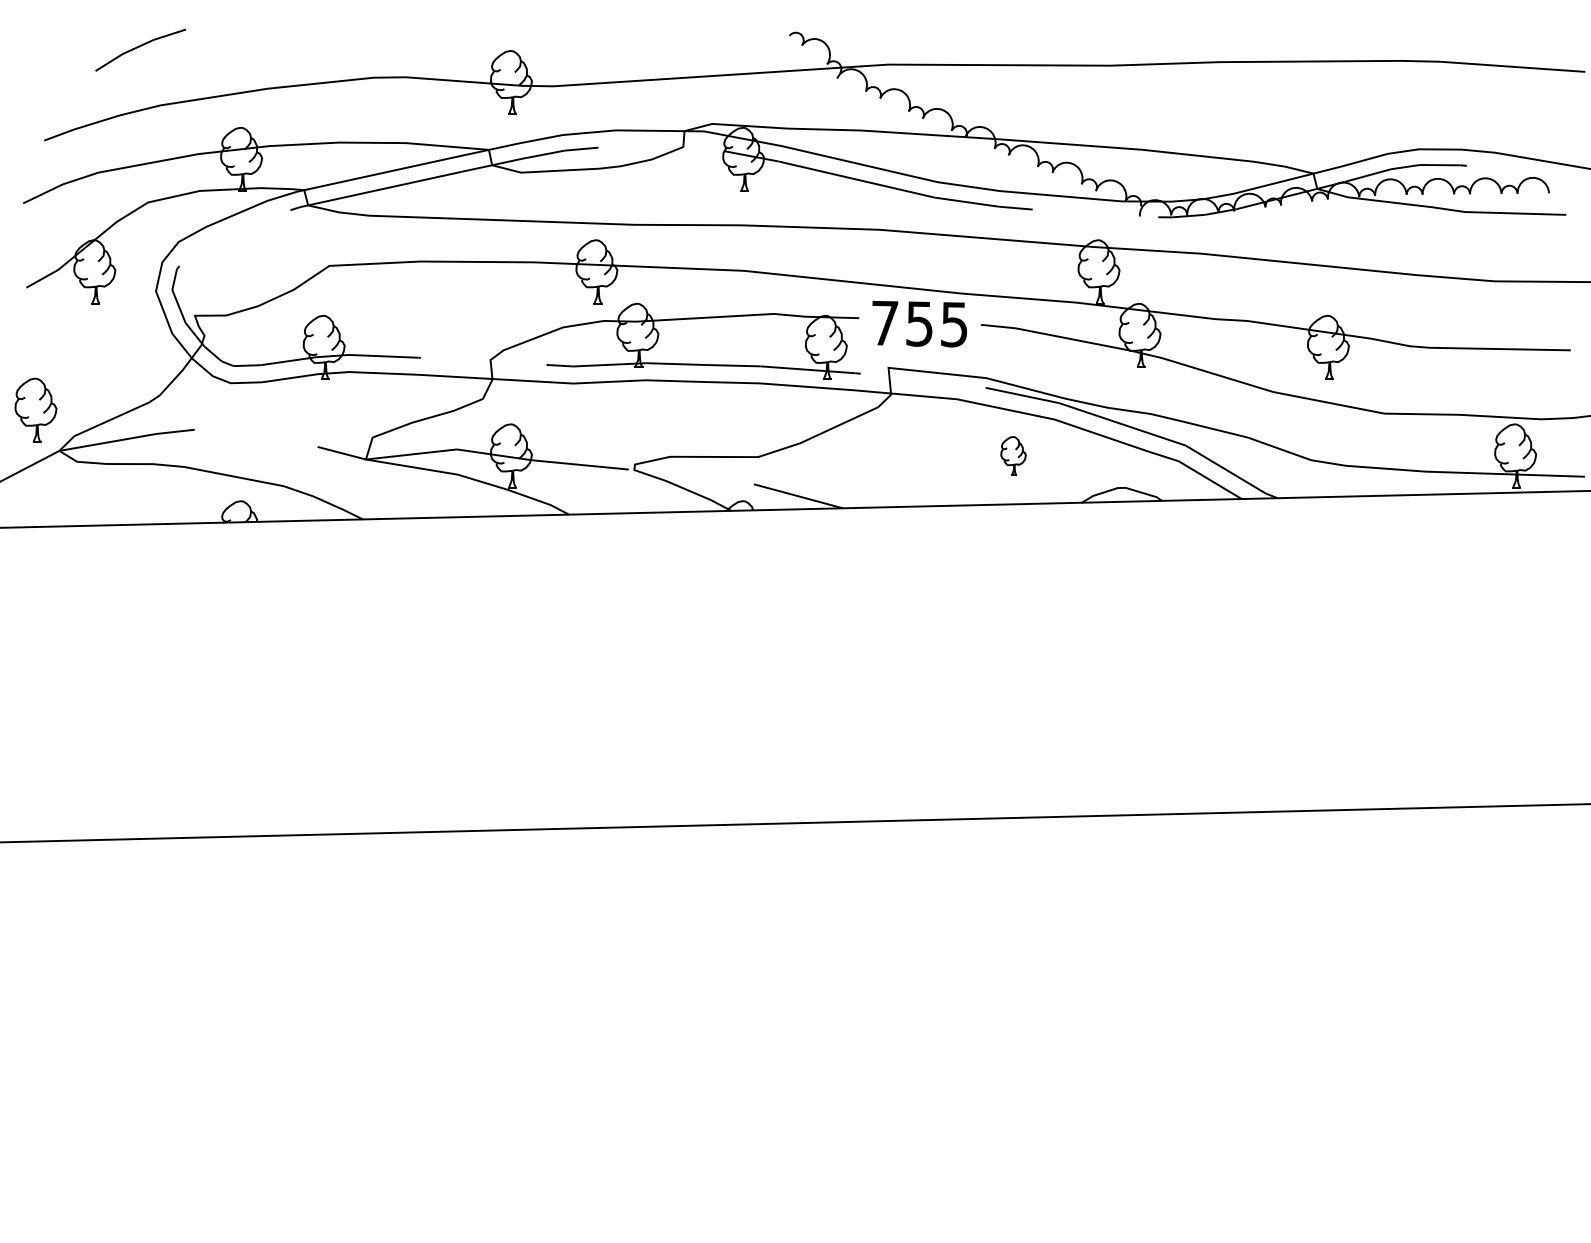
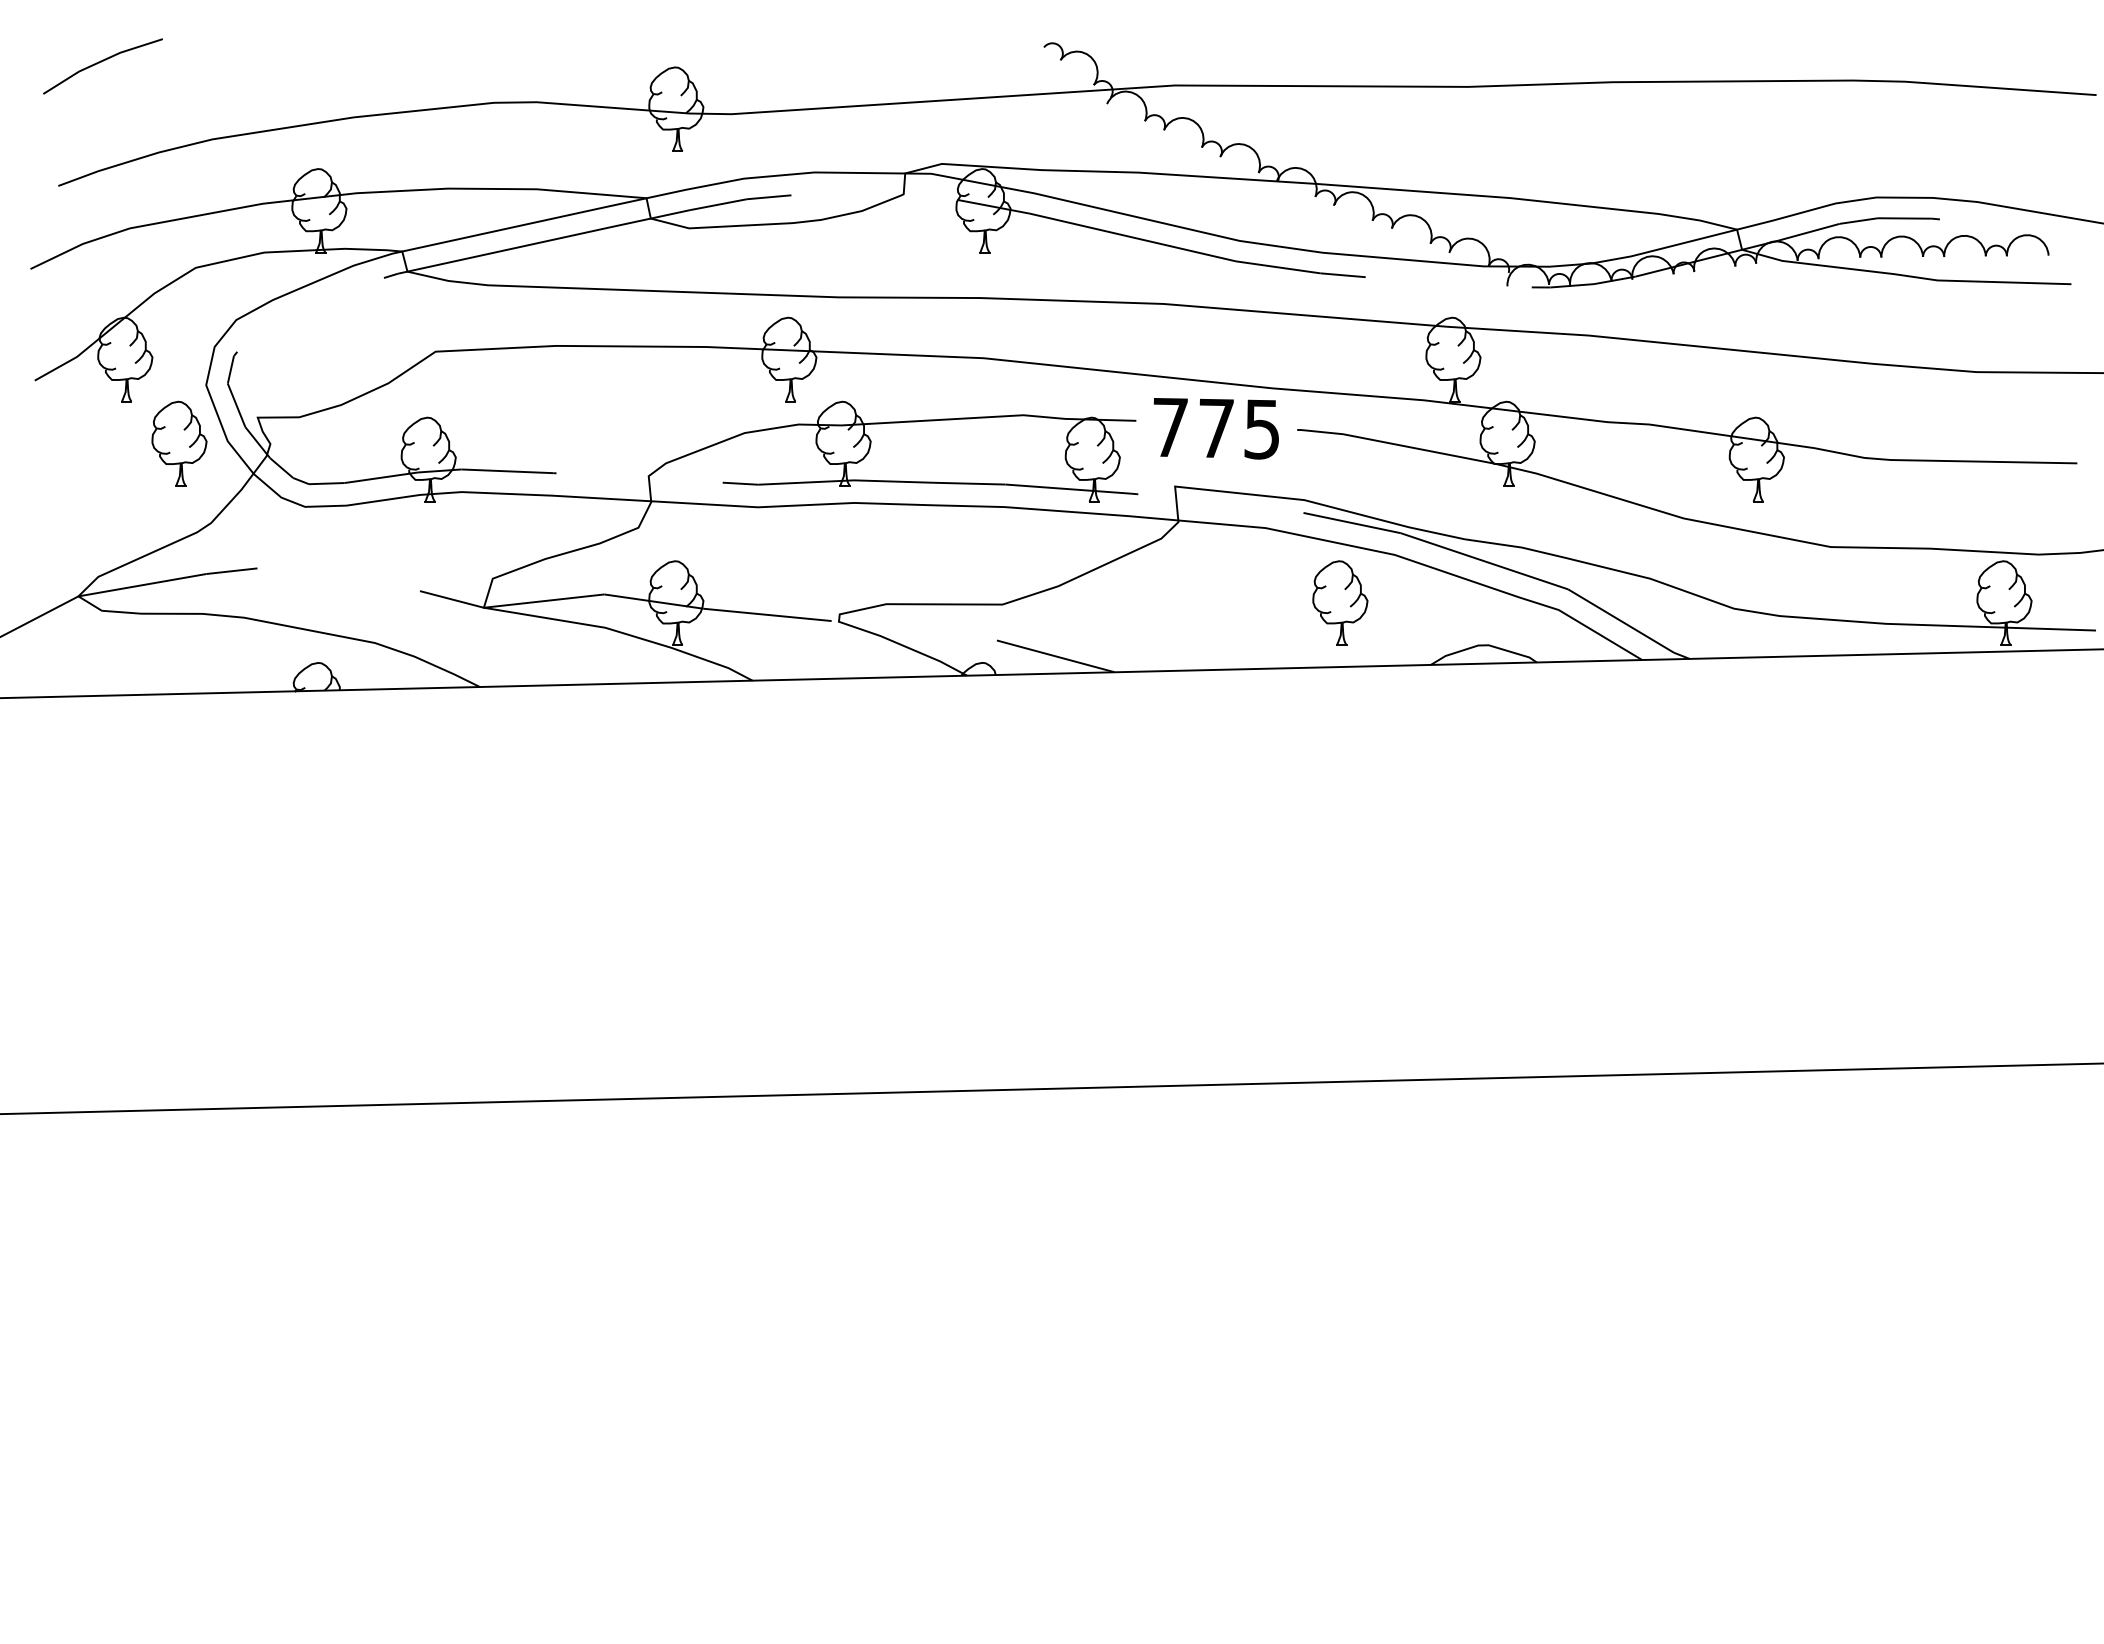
line: (139, 47) -> (101, 62), moved
text: (919, 323) -> (1215, 428), 755 -> 775
part: (35, 410) -> (179, 443), moved
part: (1013, 455) -> (1340, 602), size x1.67

